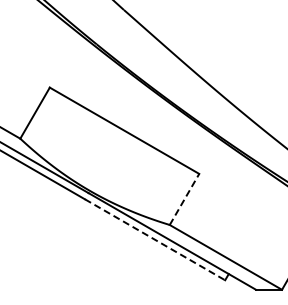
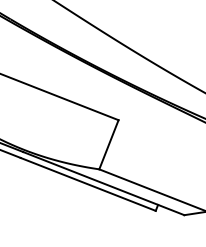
line: (184, 199) -> (108, 144), dashed -> solid
line: (155, 239) -> (88, 184), dashed -> solid

